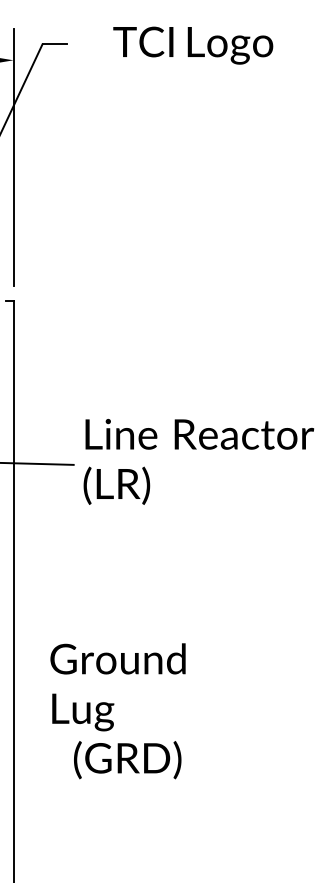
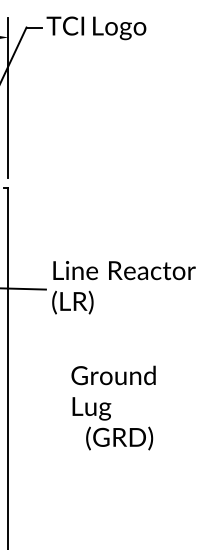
text: (193, 45) -> (96, 28), moved
text: (117, 710) -> (113, 407), moved

